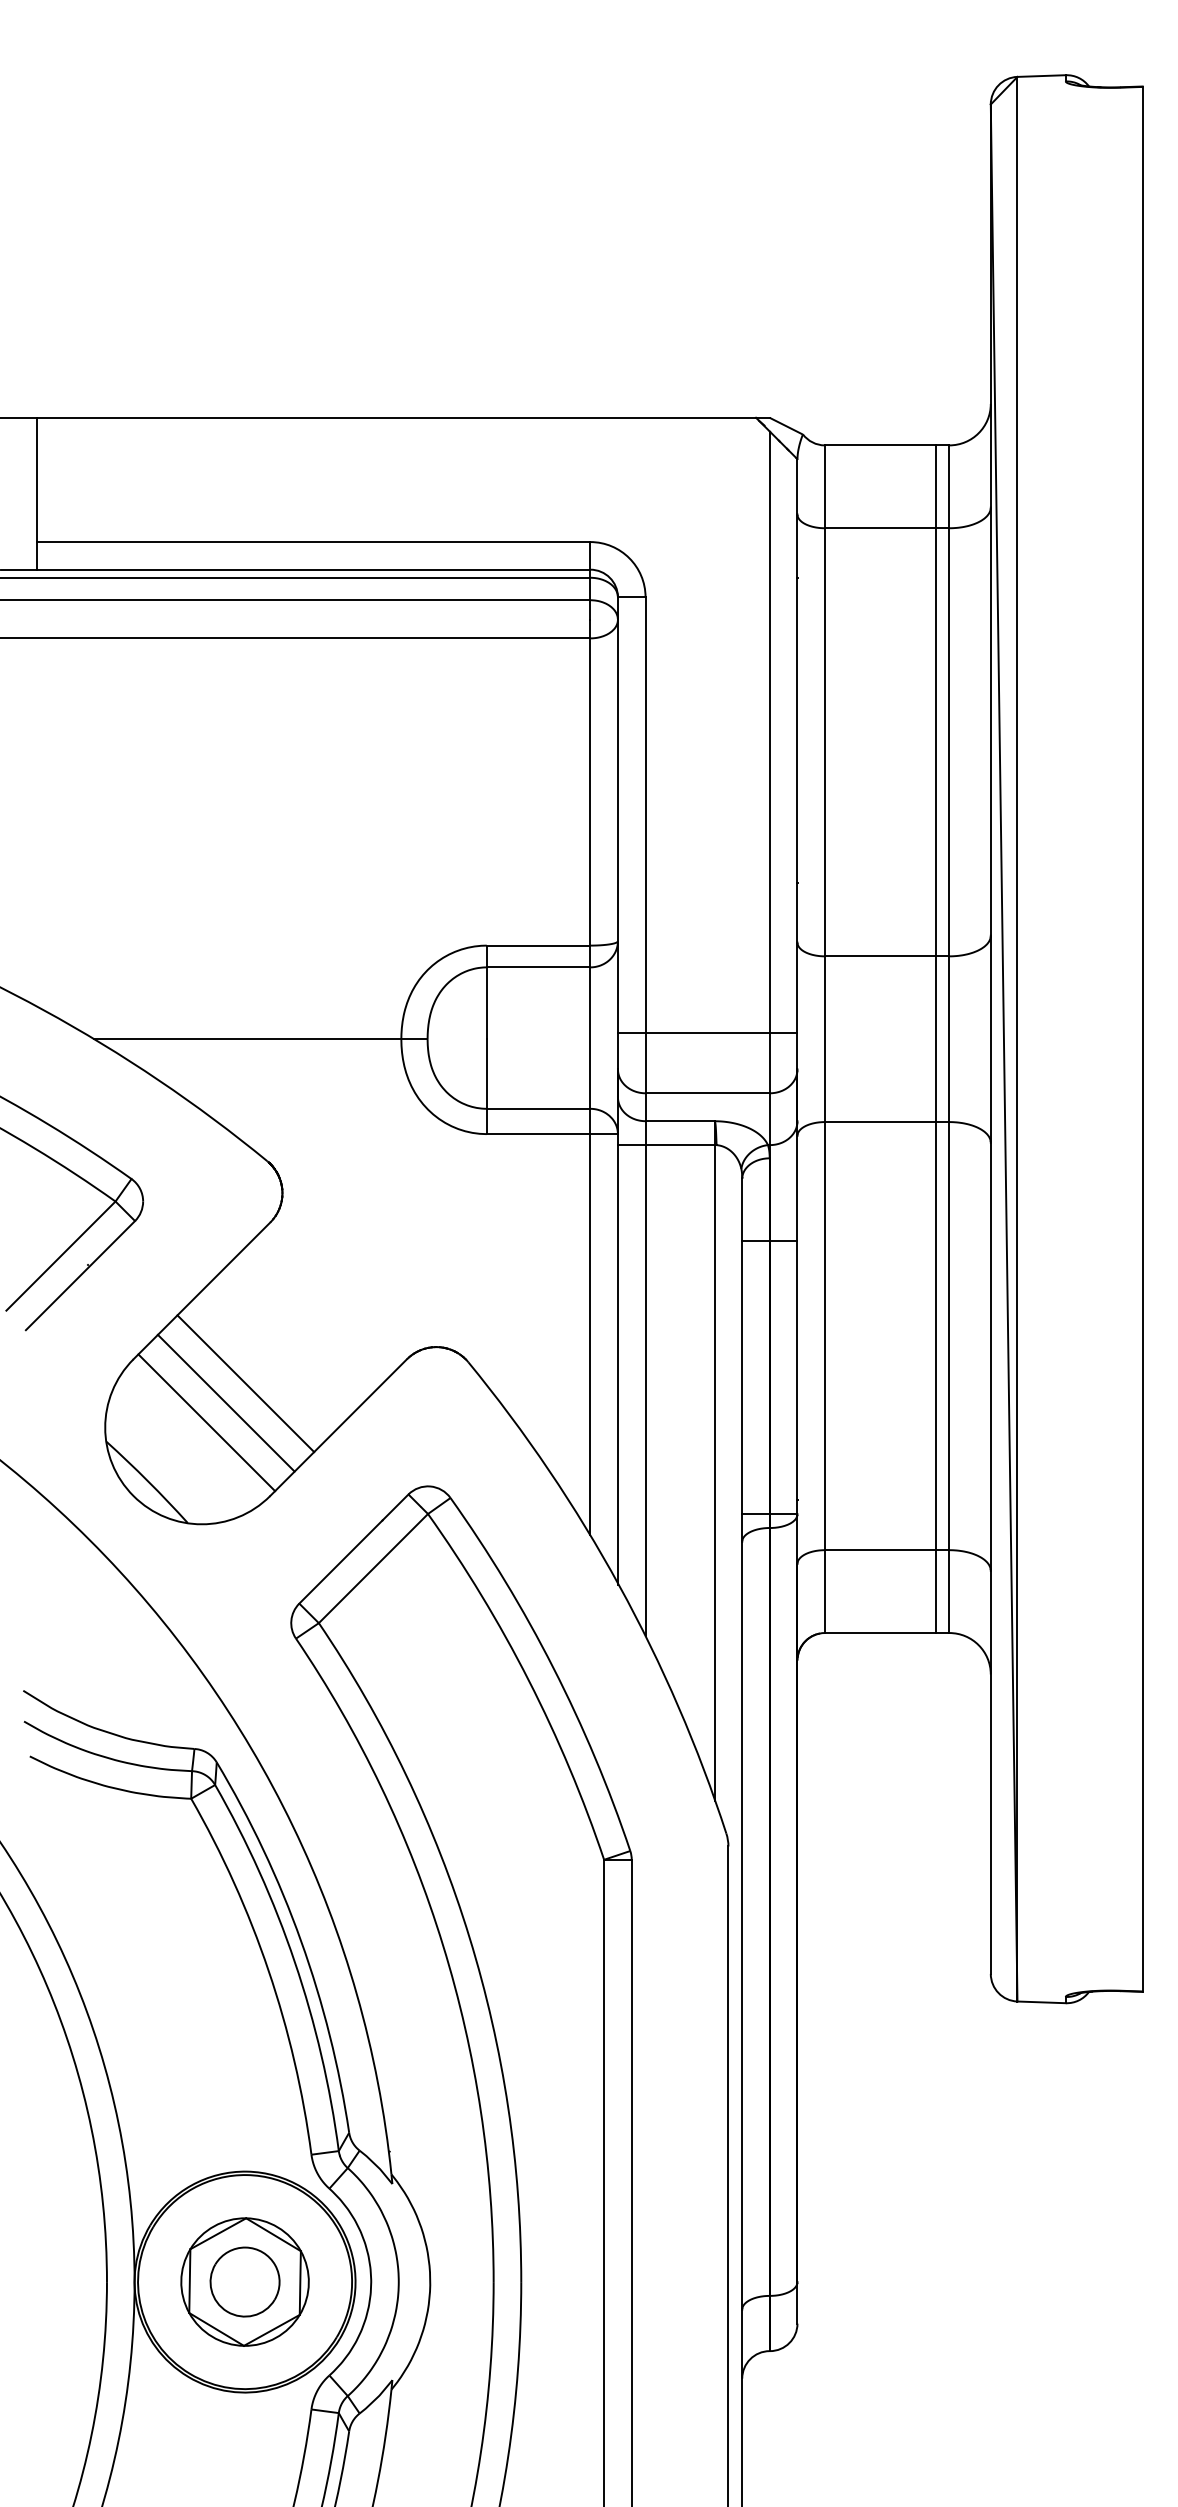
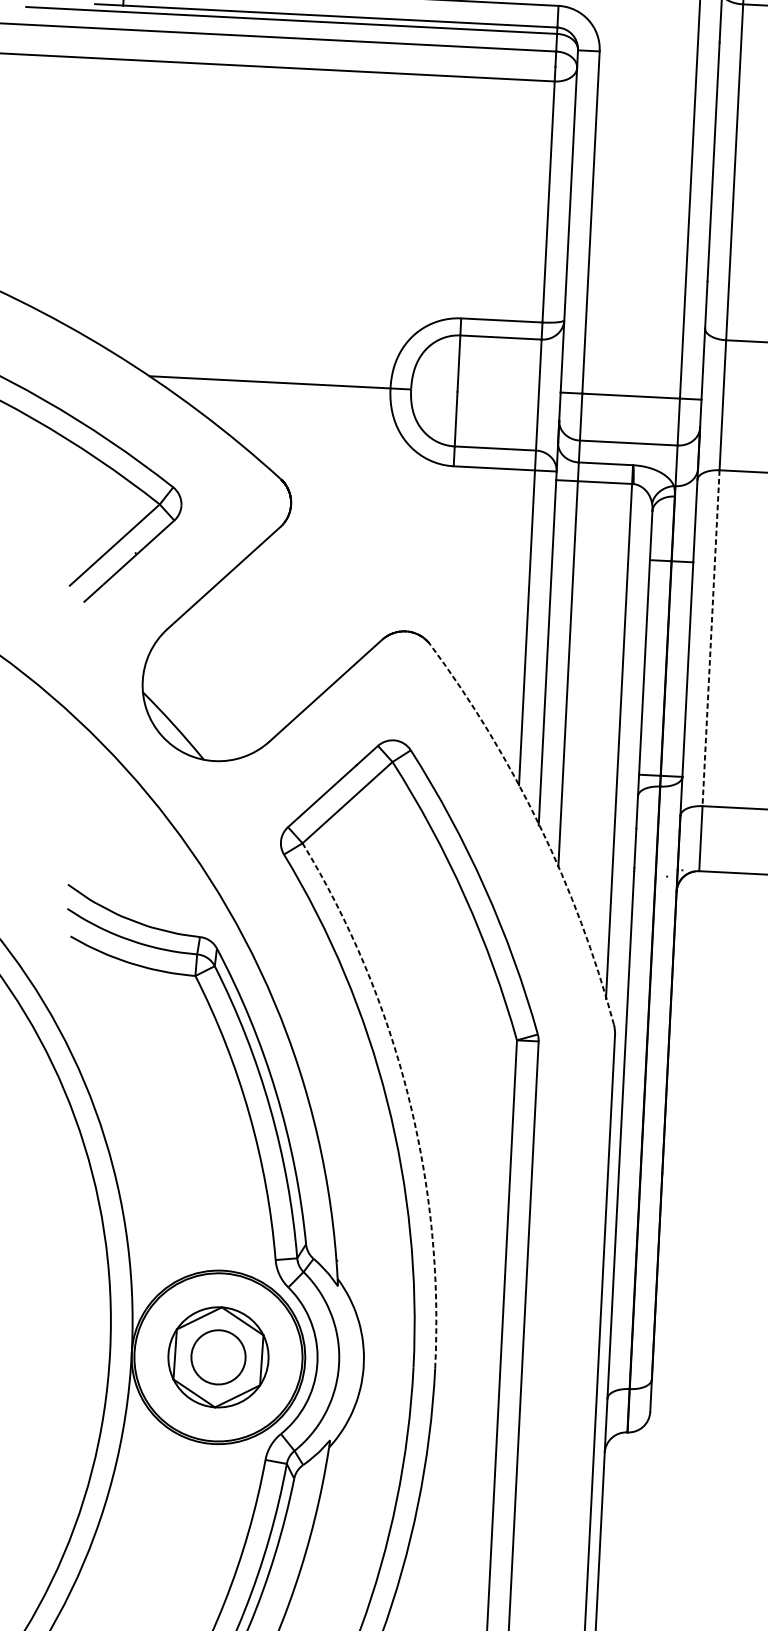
line: (824, 1336) -> (710, 638), solid -> dashed
line: (245, 1383) -> (254, 652), removed
line: (225, 1402) -> (238, 666), removed
line: (206, 1422) -> (222, 681), removed
arc: (619, 1585) -> (539, 825), solid -> dashed
arc: (469, 1937) -> (408, 1095), solid -> dashed

